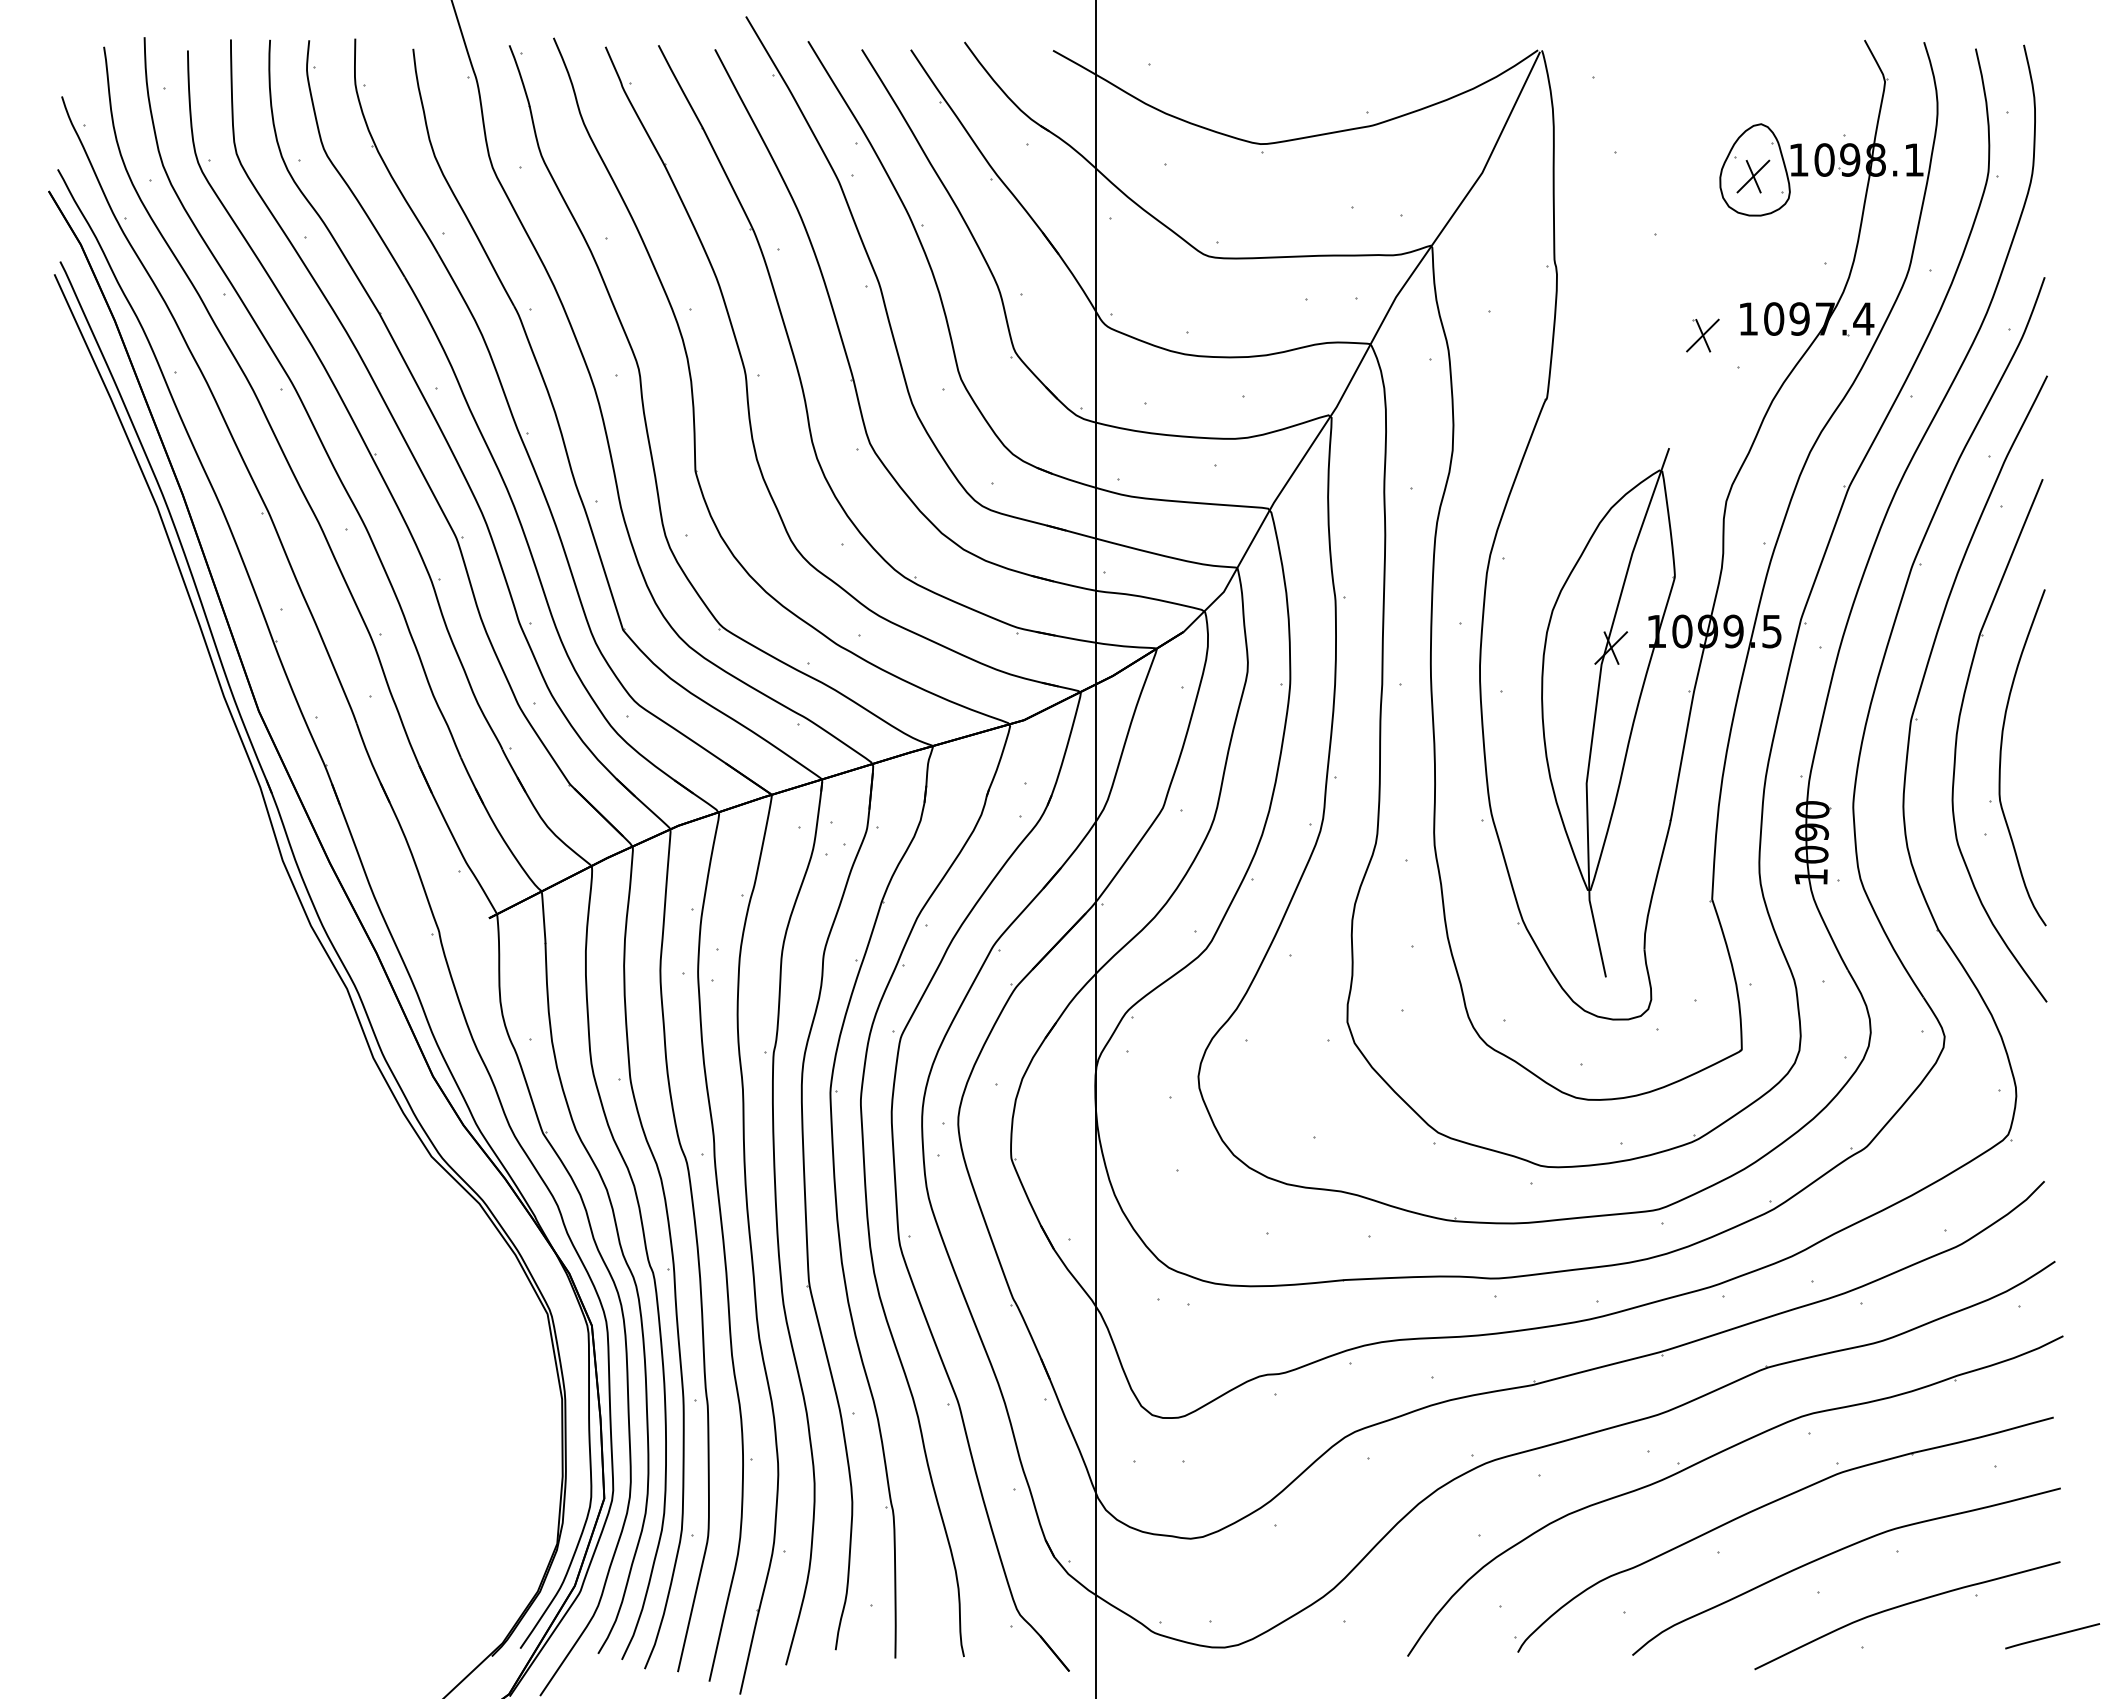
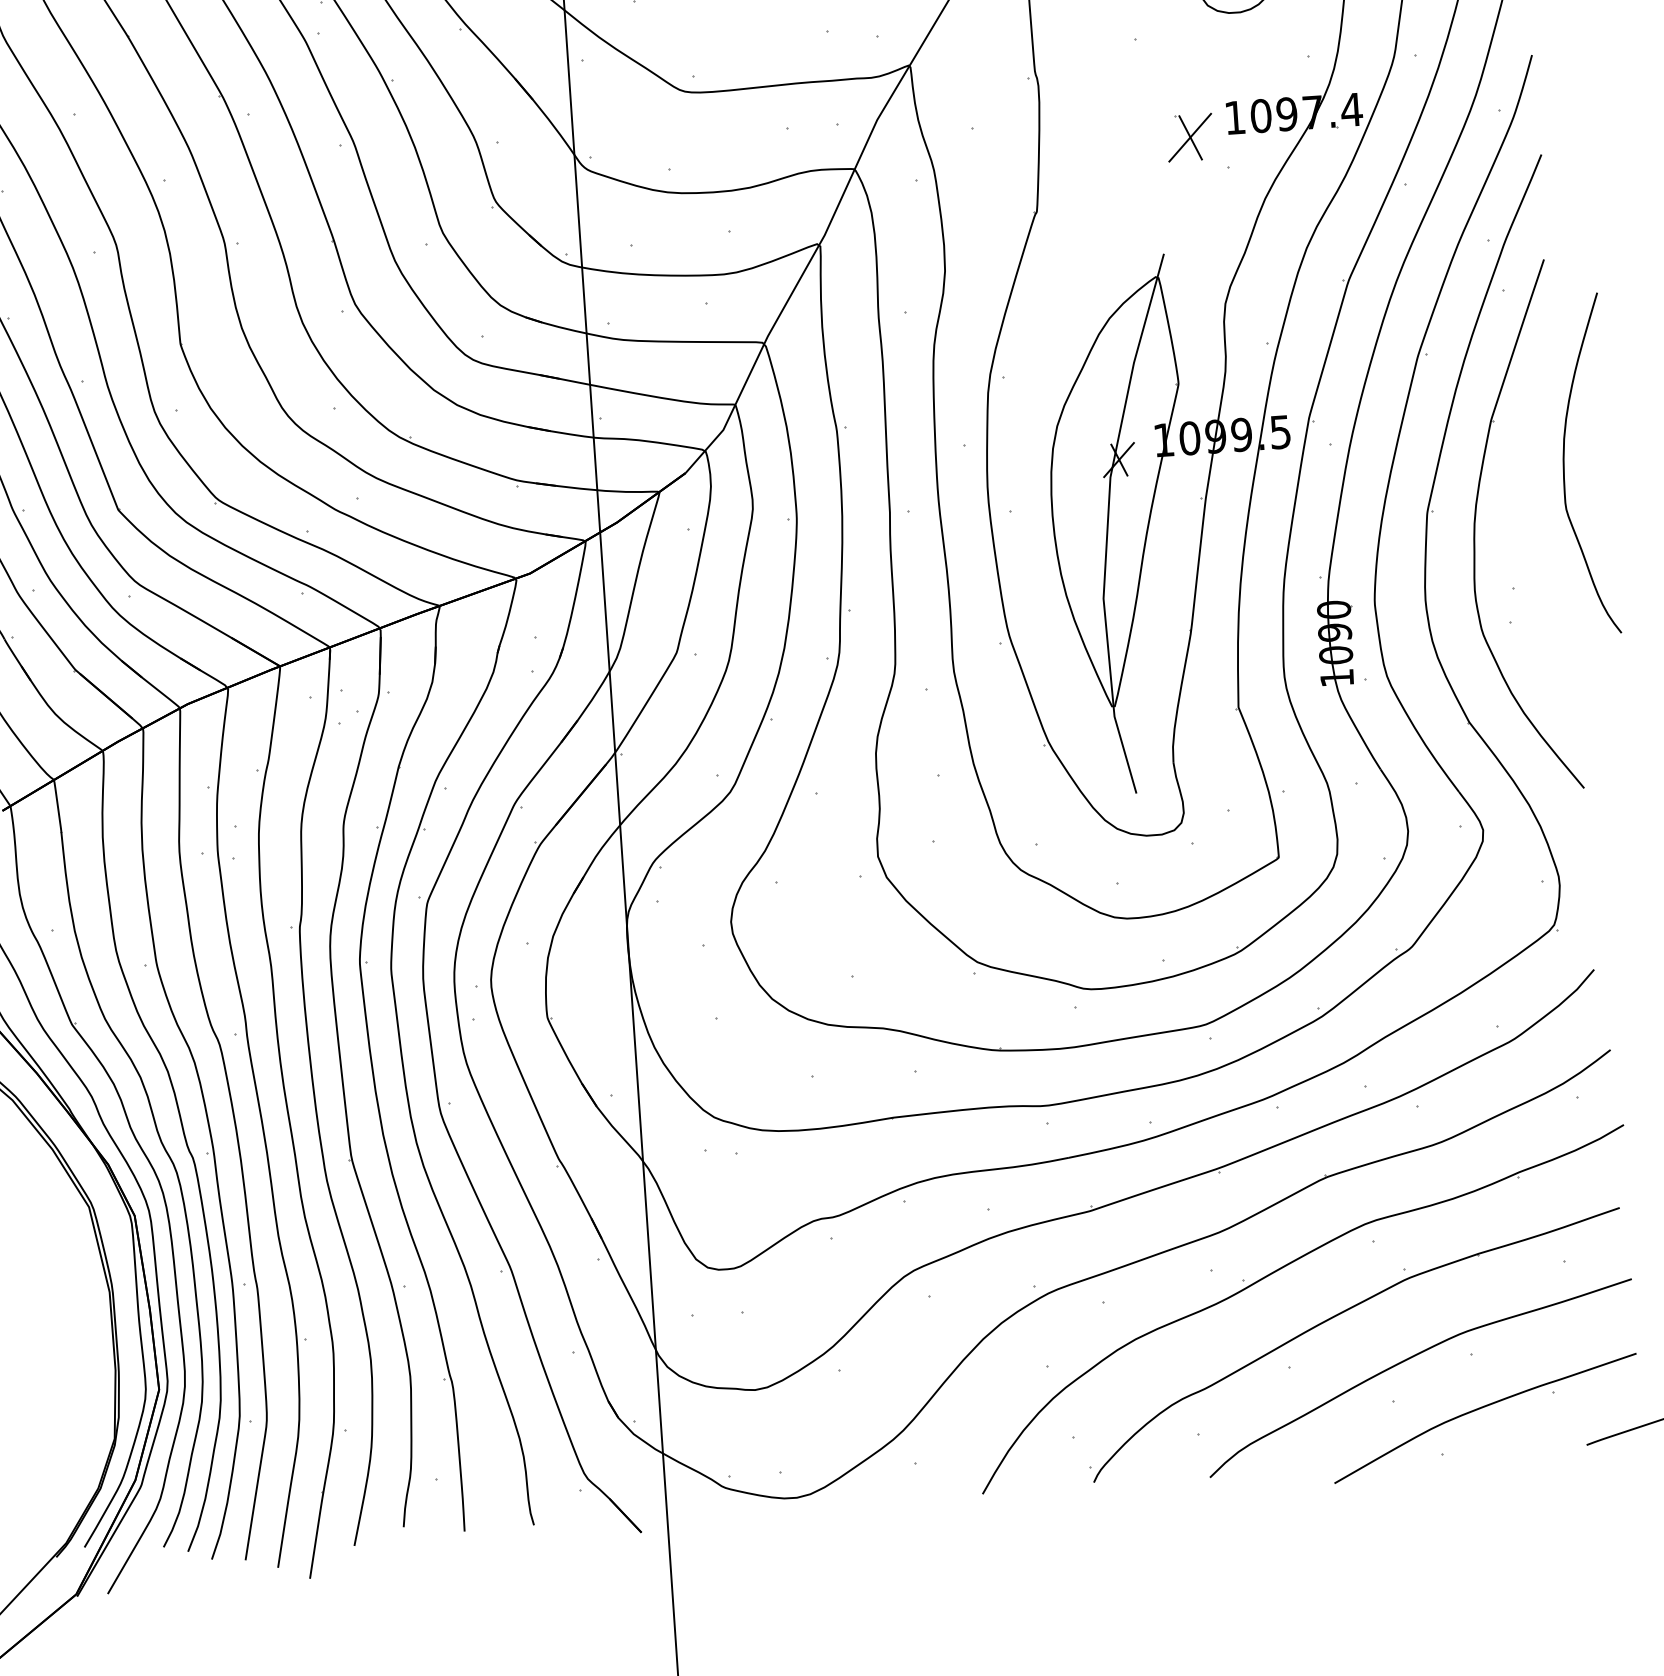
part: (1702, 335) -> (1189, 137), size x1.4
curve: (2001, 757) -> (1564, 465), moved

